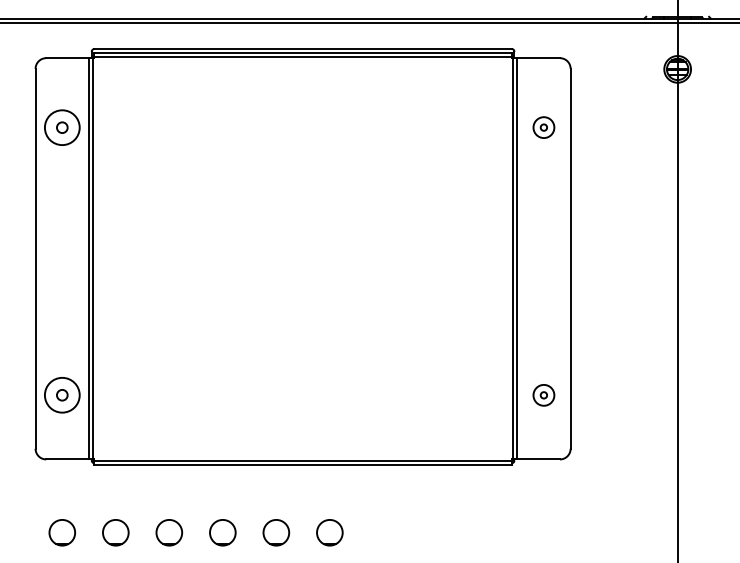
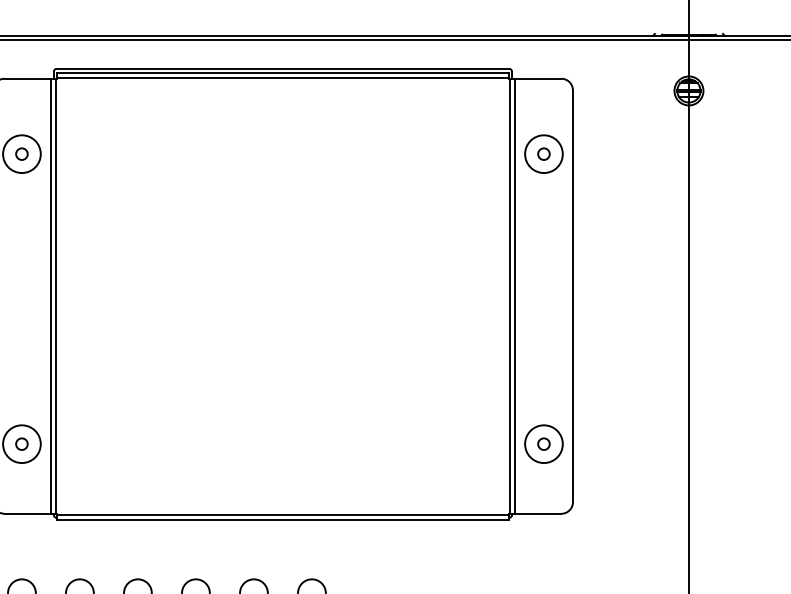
part: (543, 127) -> (543, 153), size x1.67
part: (543, 395) -> (543, 444), size x1.67

